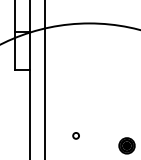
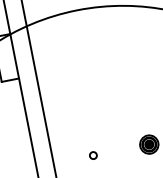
circle: (75, 135) -> (92, 155), moved

